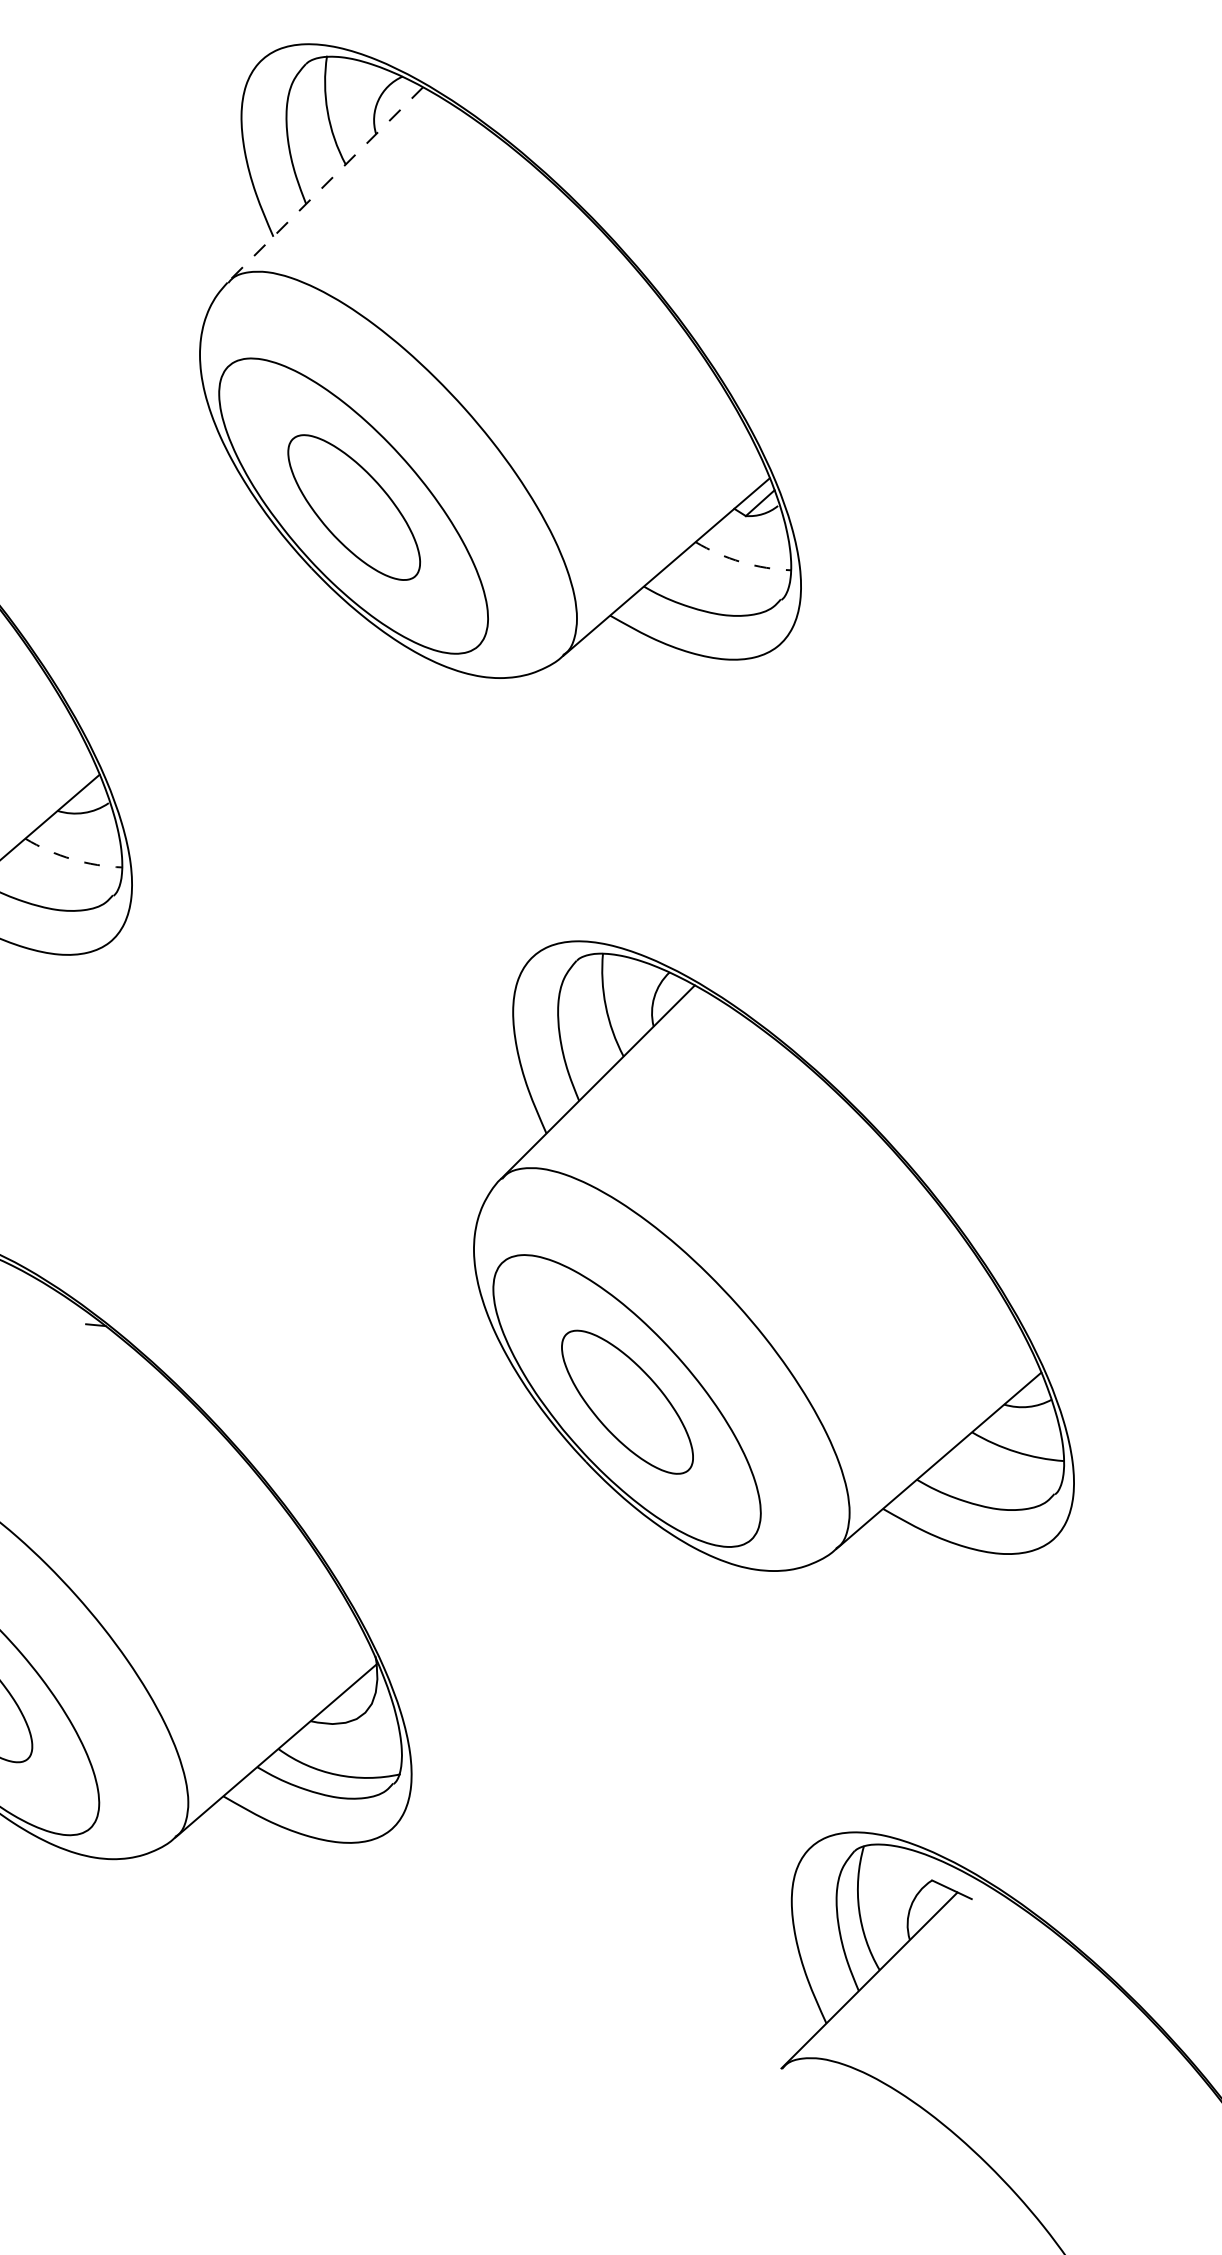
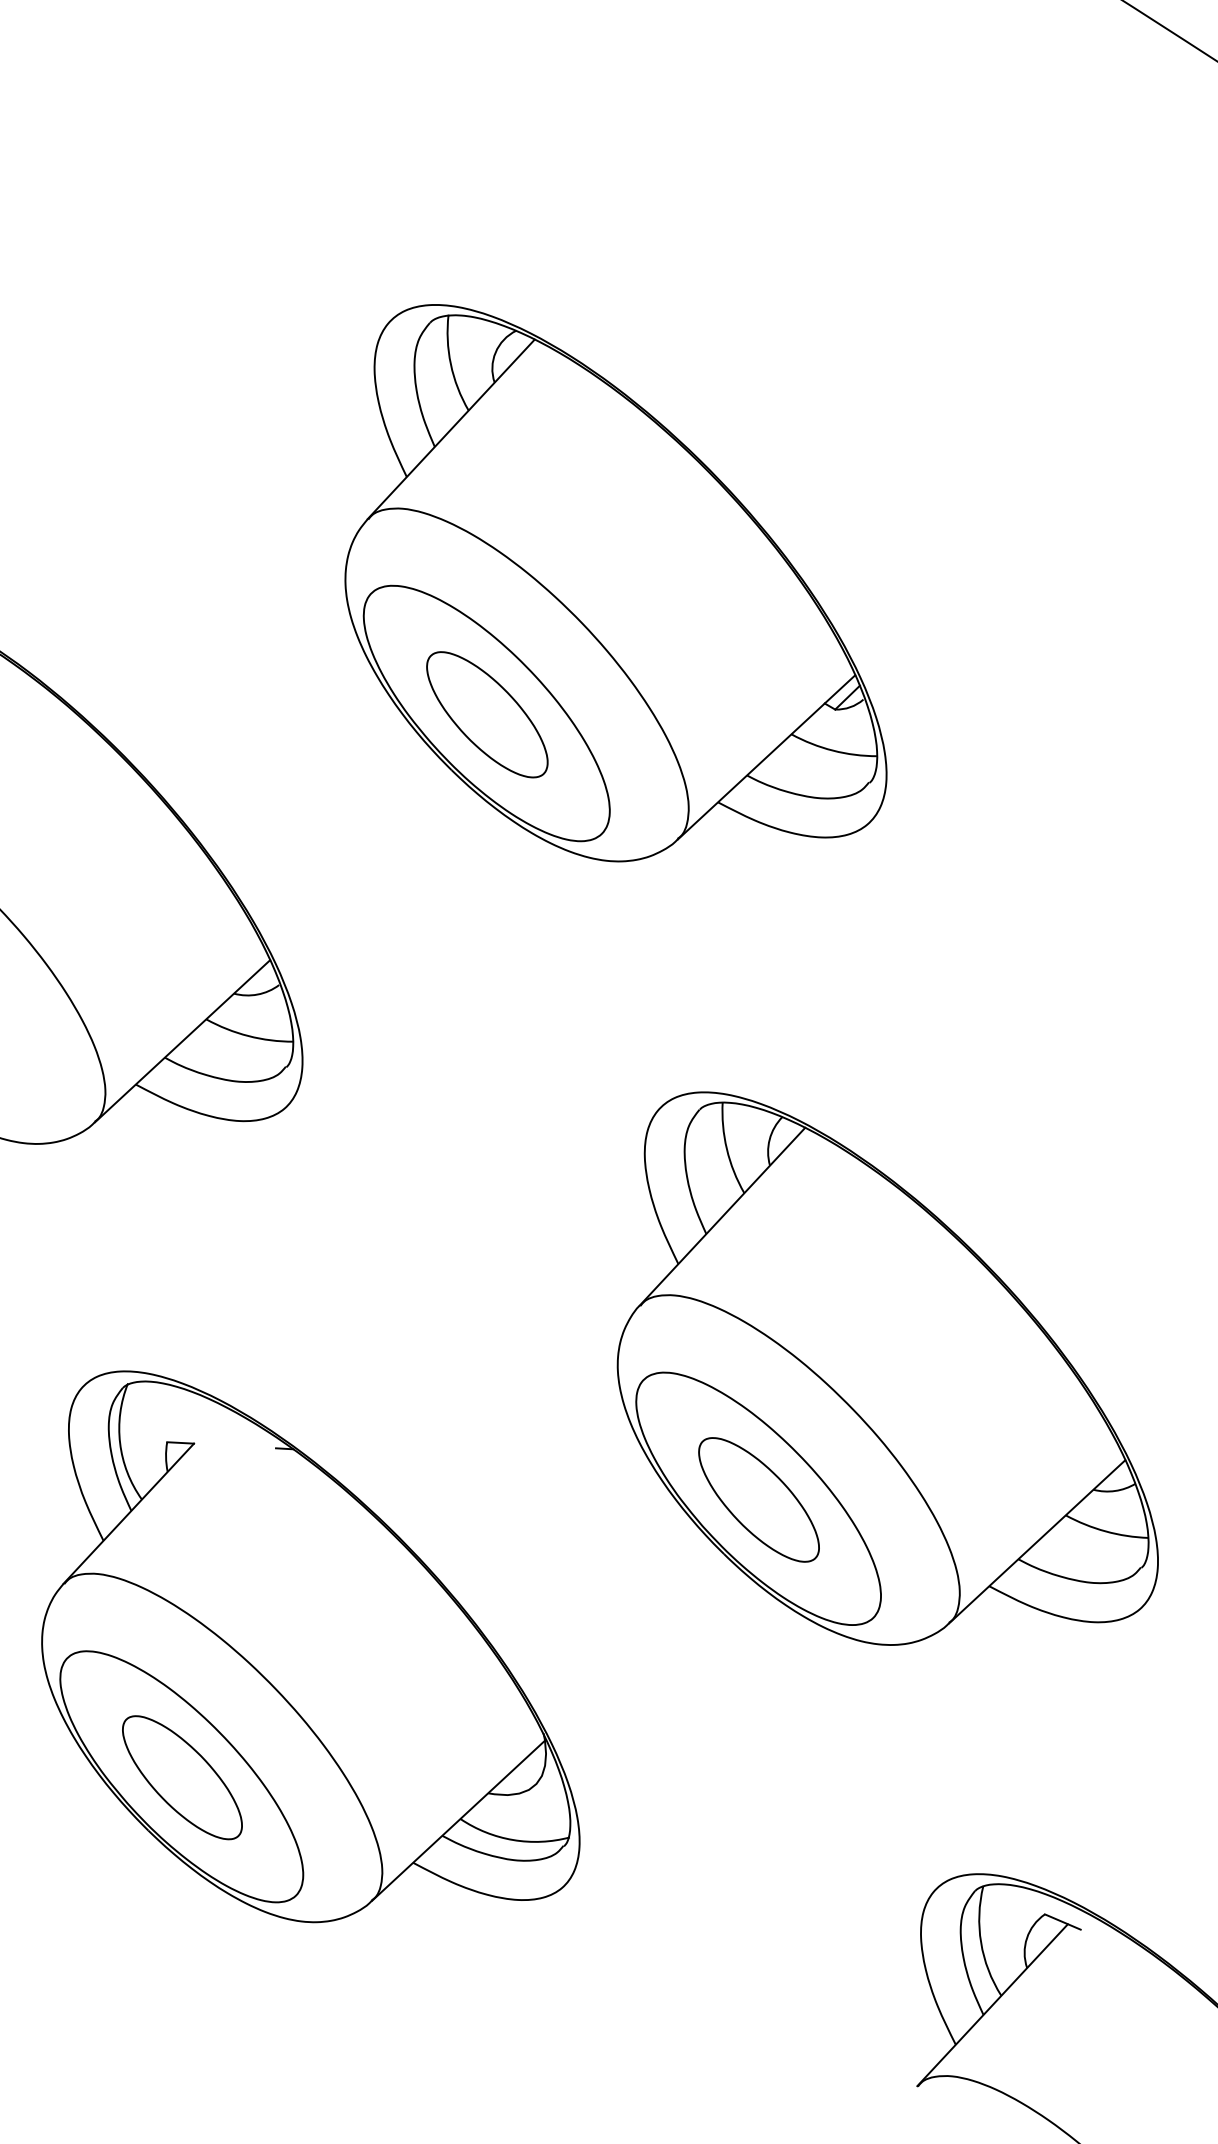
line: (325, 185) -> (451, 429), dashed -> solid
arc: (742, 562) -> (833, 750), dashed -> solid
arc: (72, 859) -> (248, 1036), dashed -> solid

